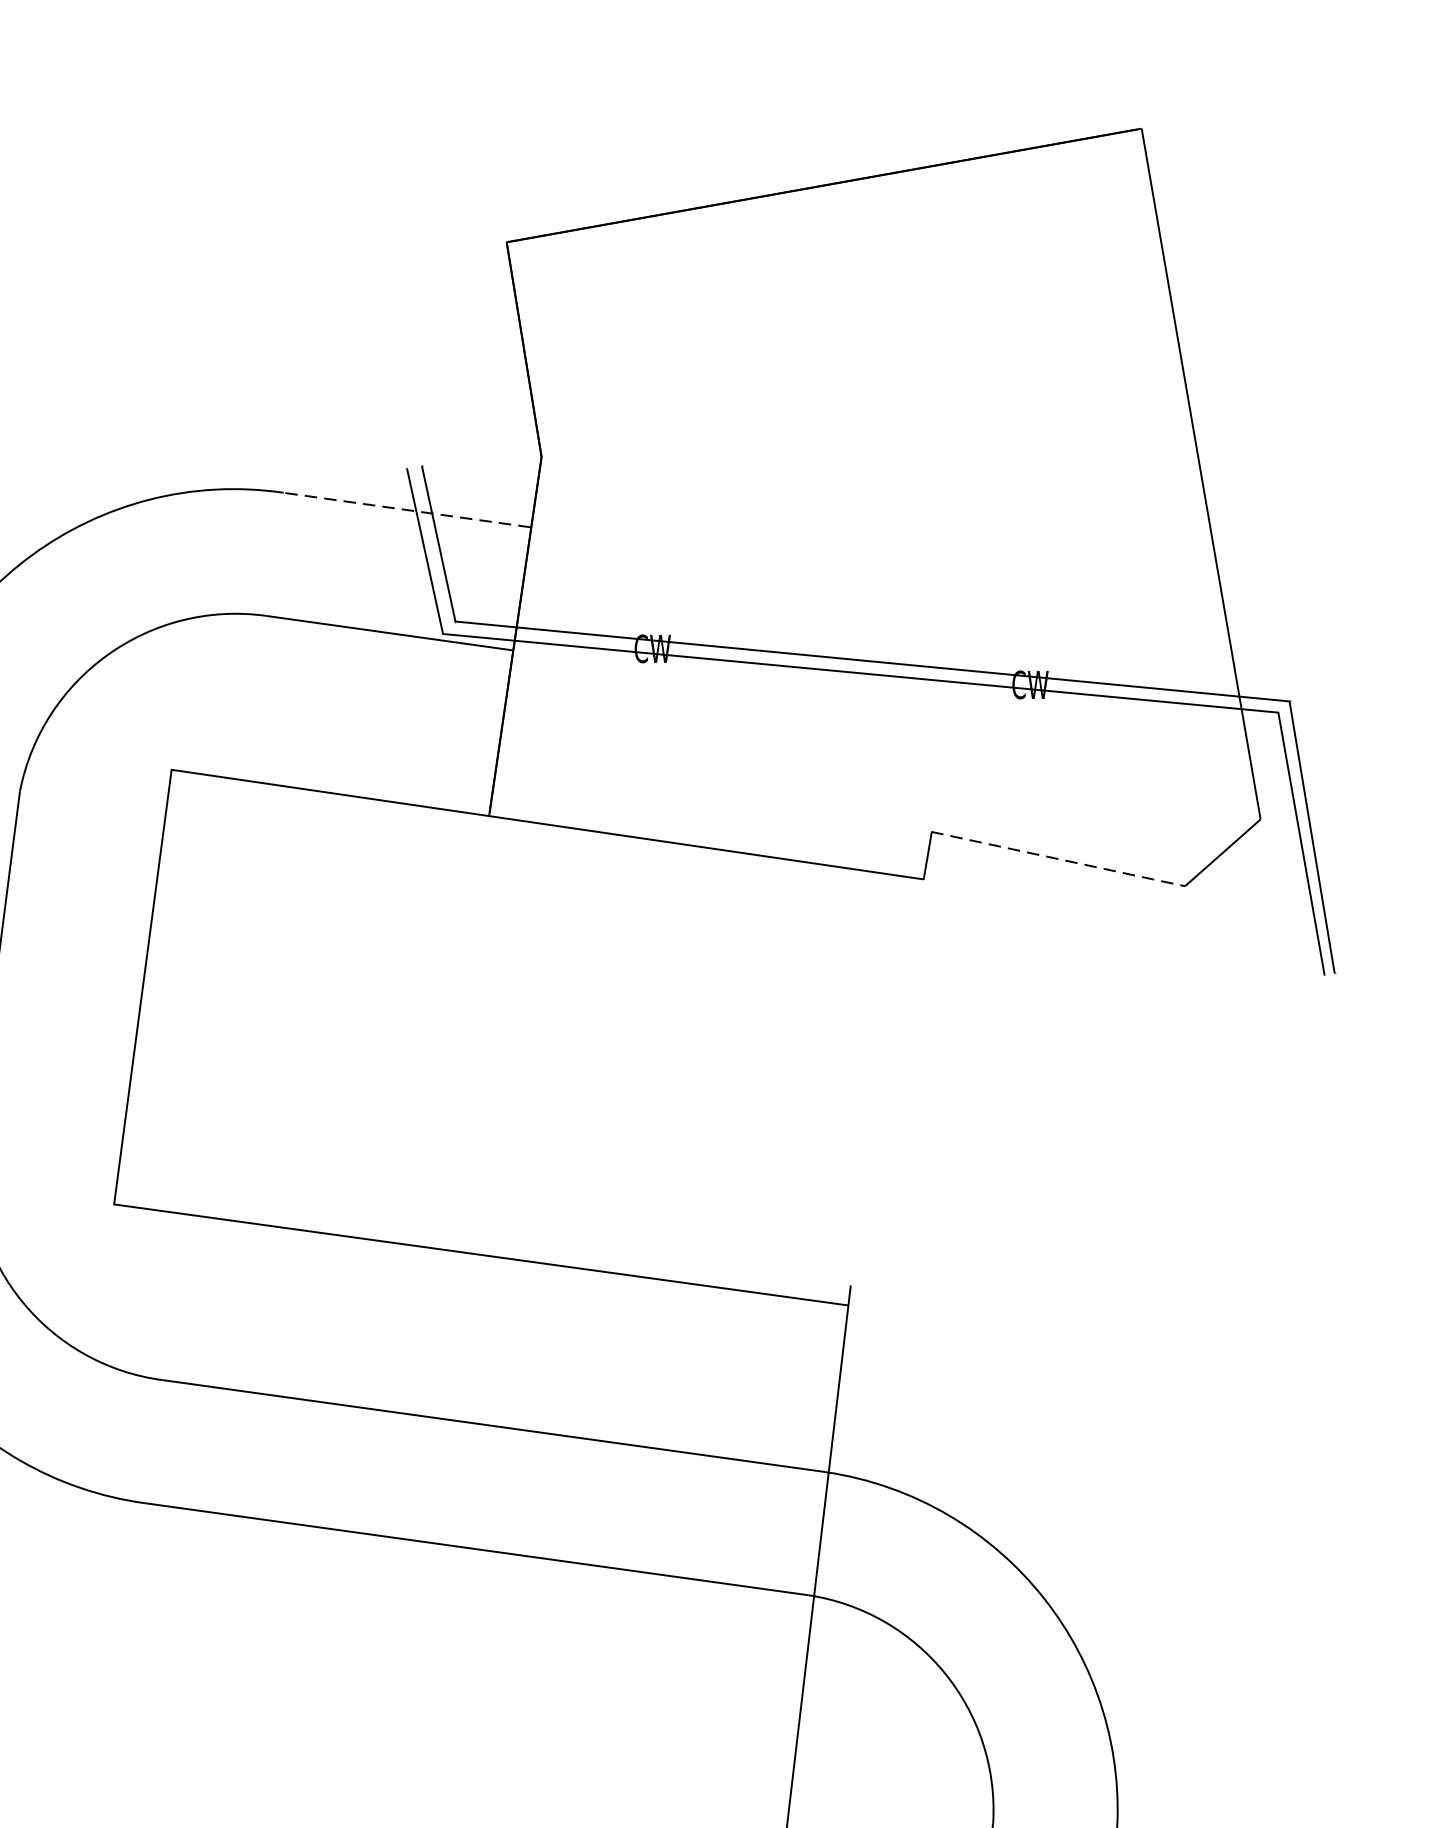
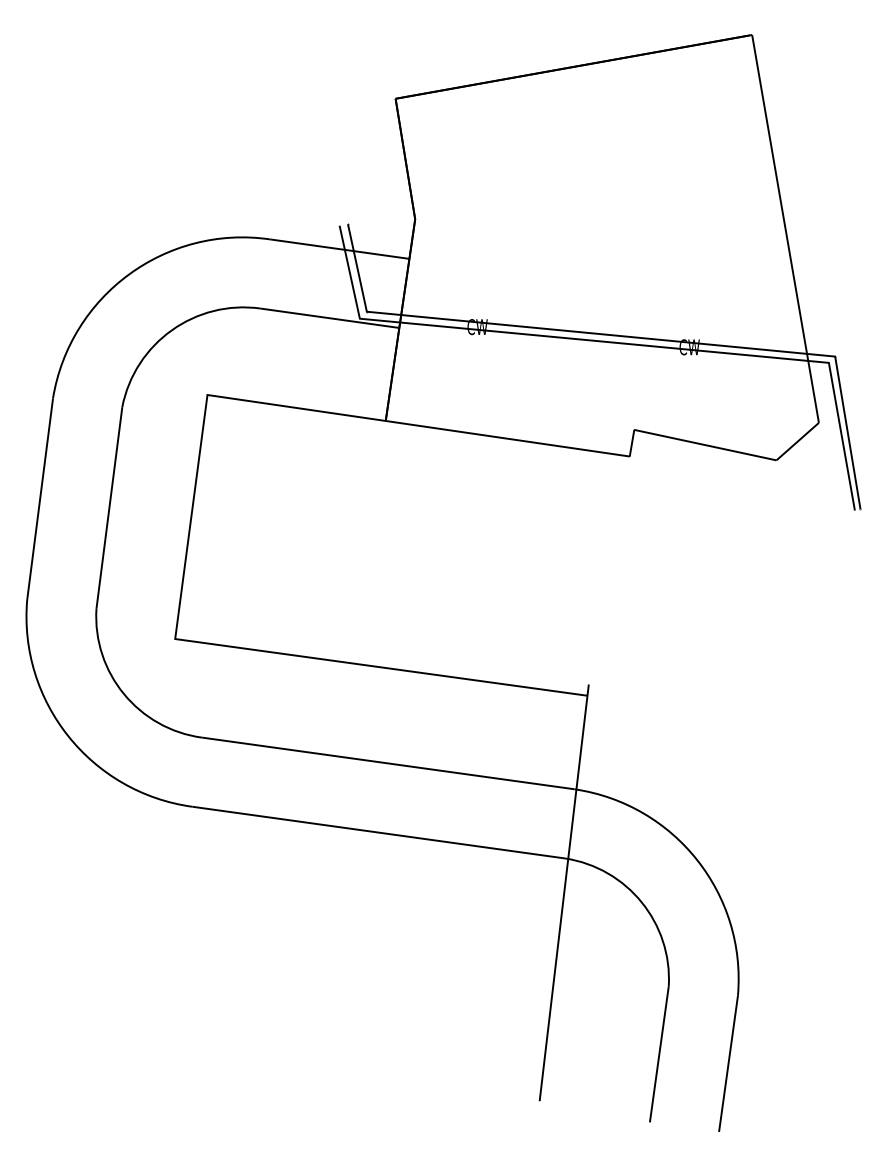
line: (406, 510) -> (339, 249), dashed -> solid
line: (1058, 859) -> (705, 445), dashed -> solid

